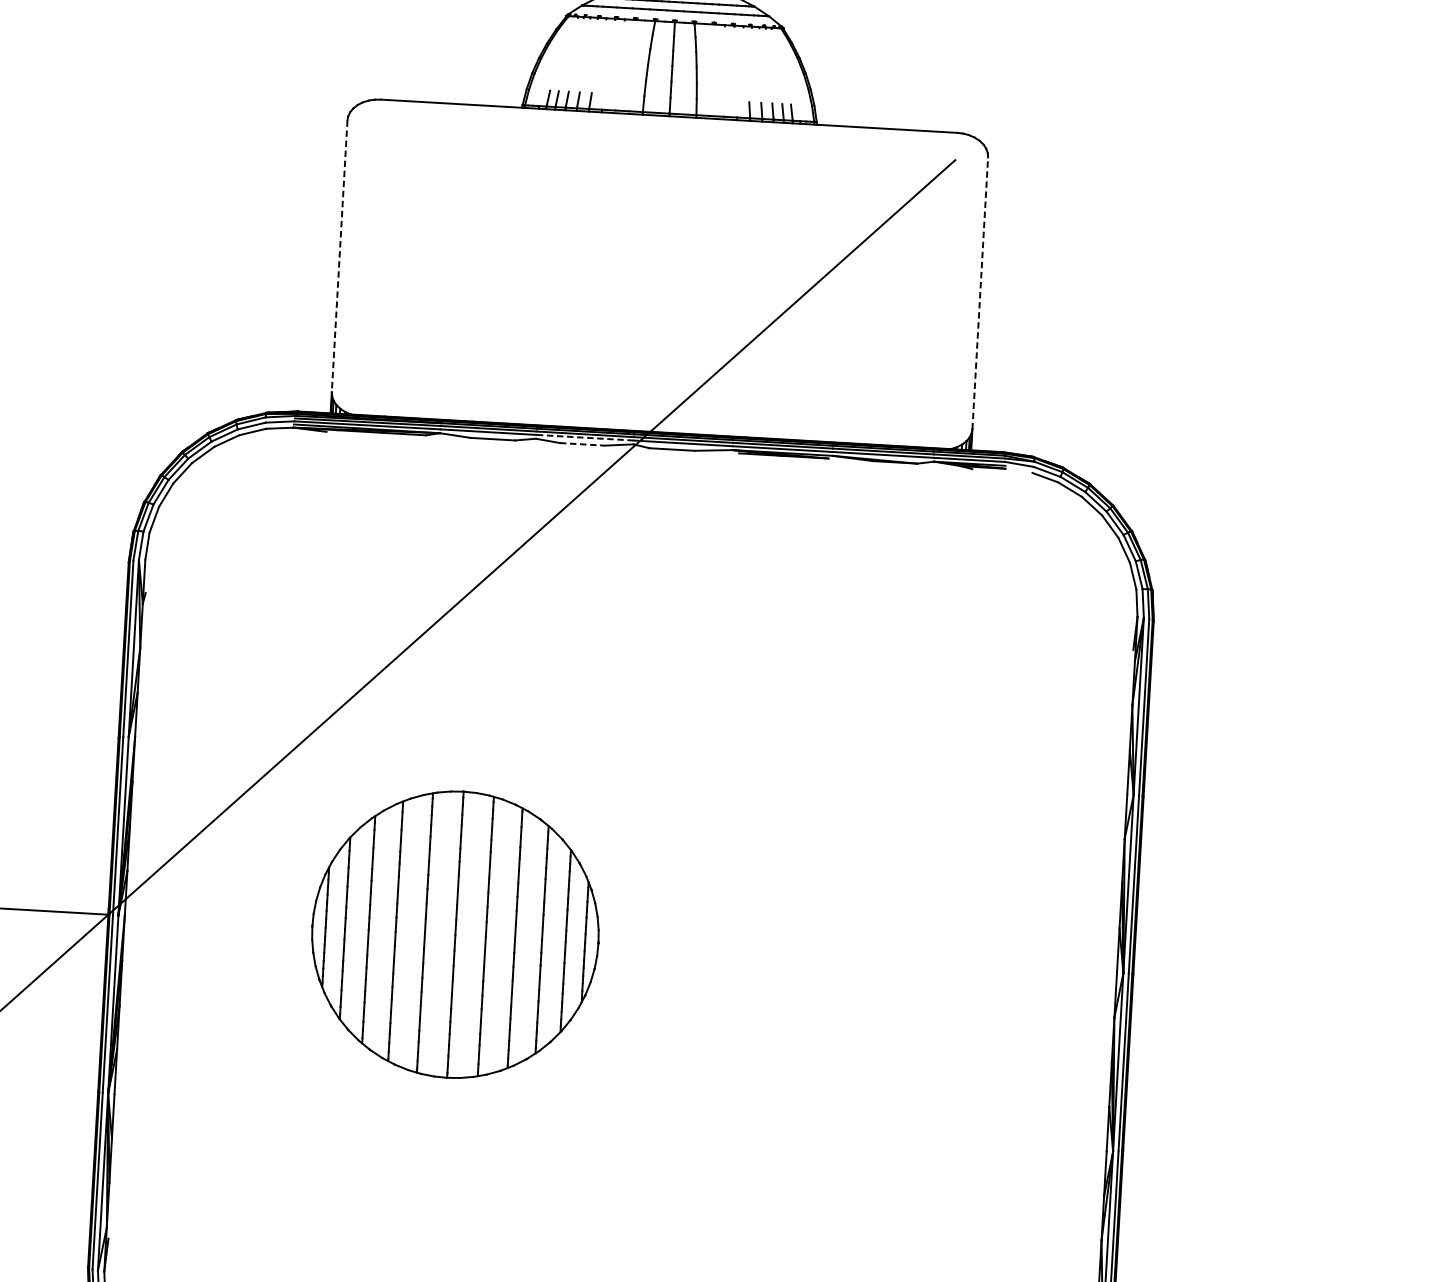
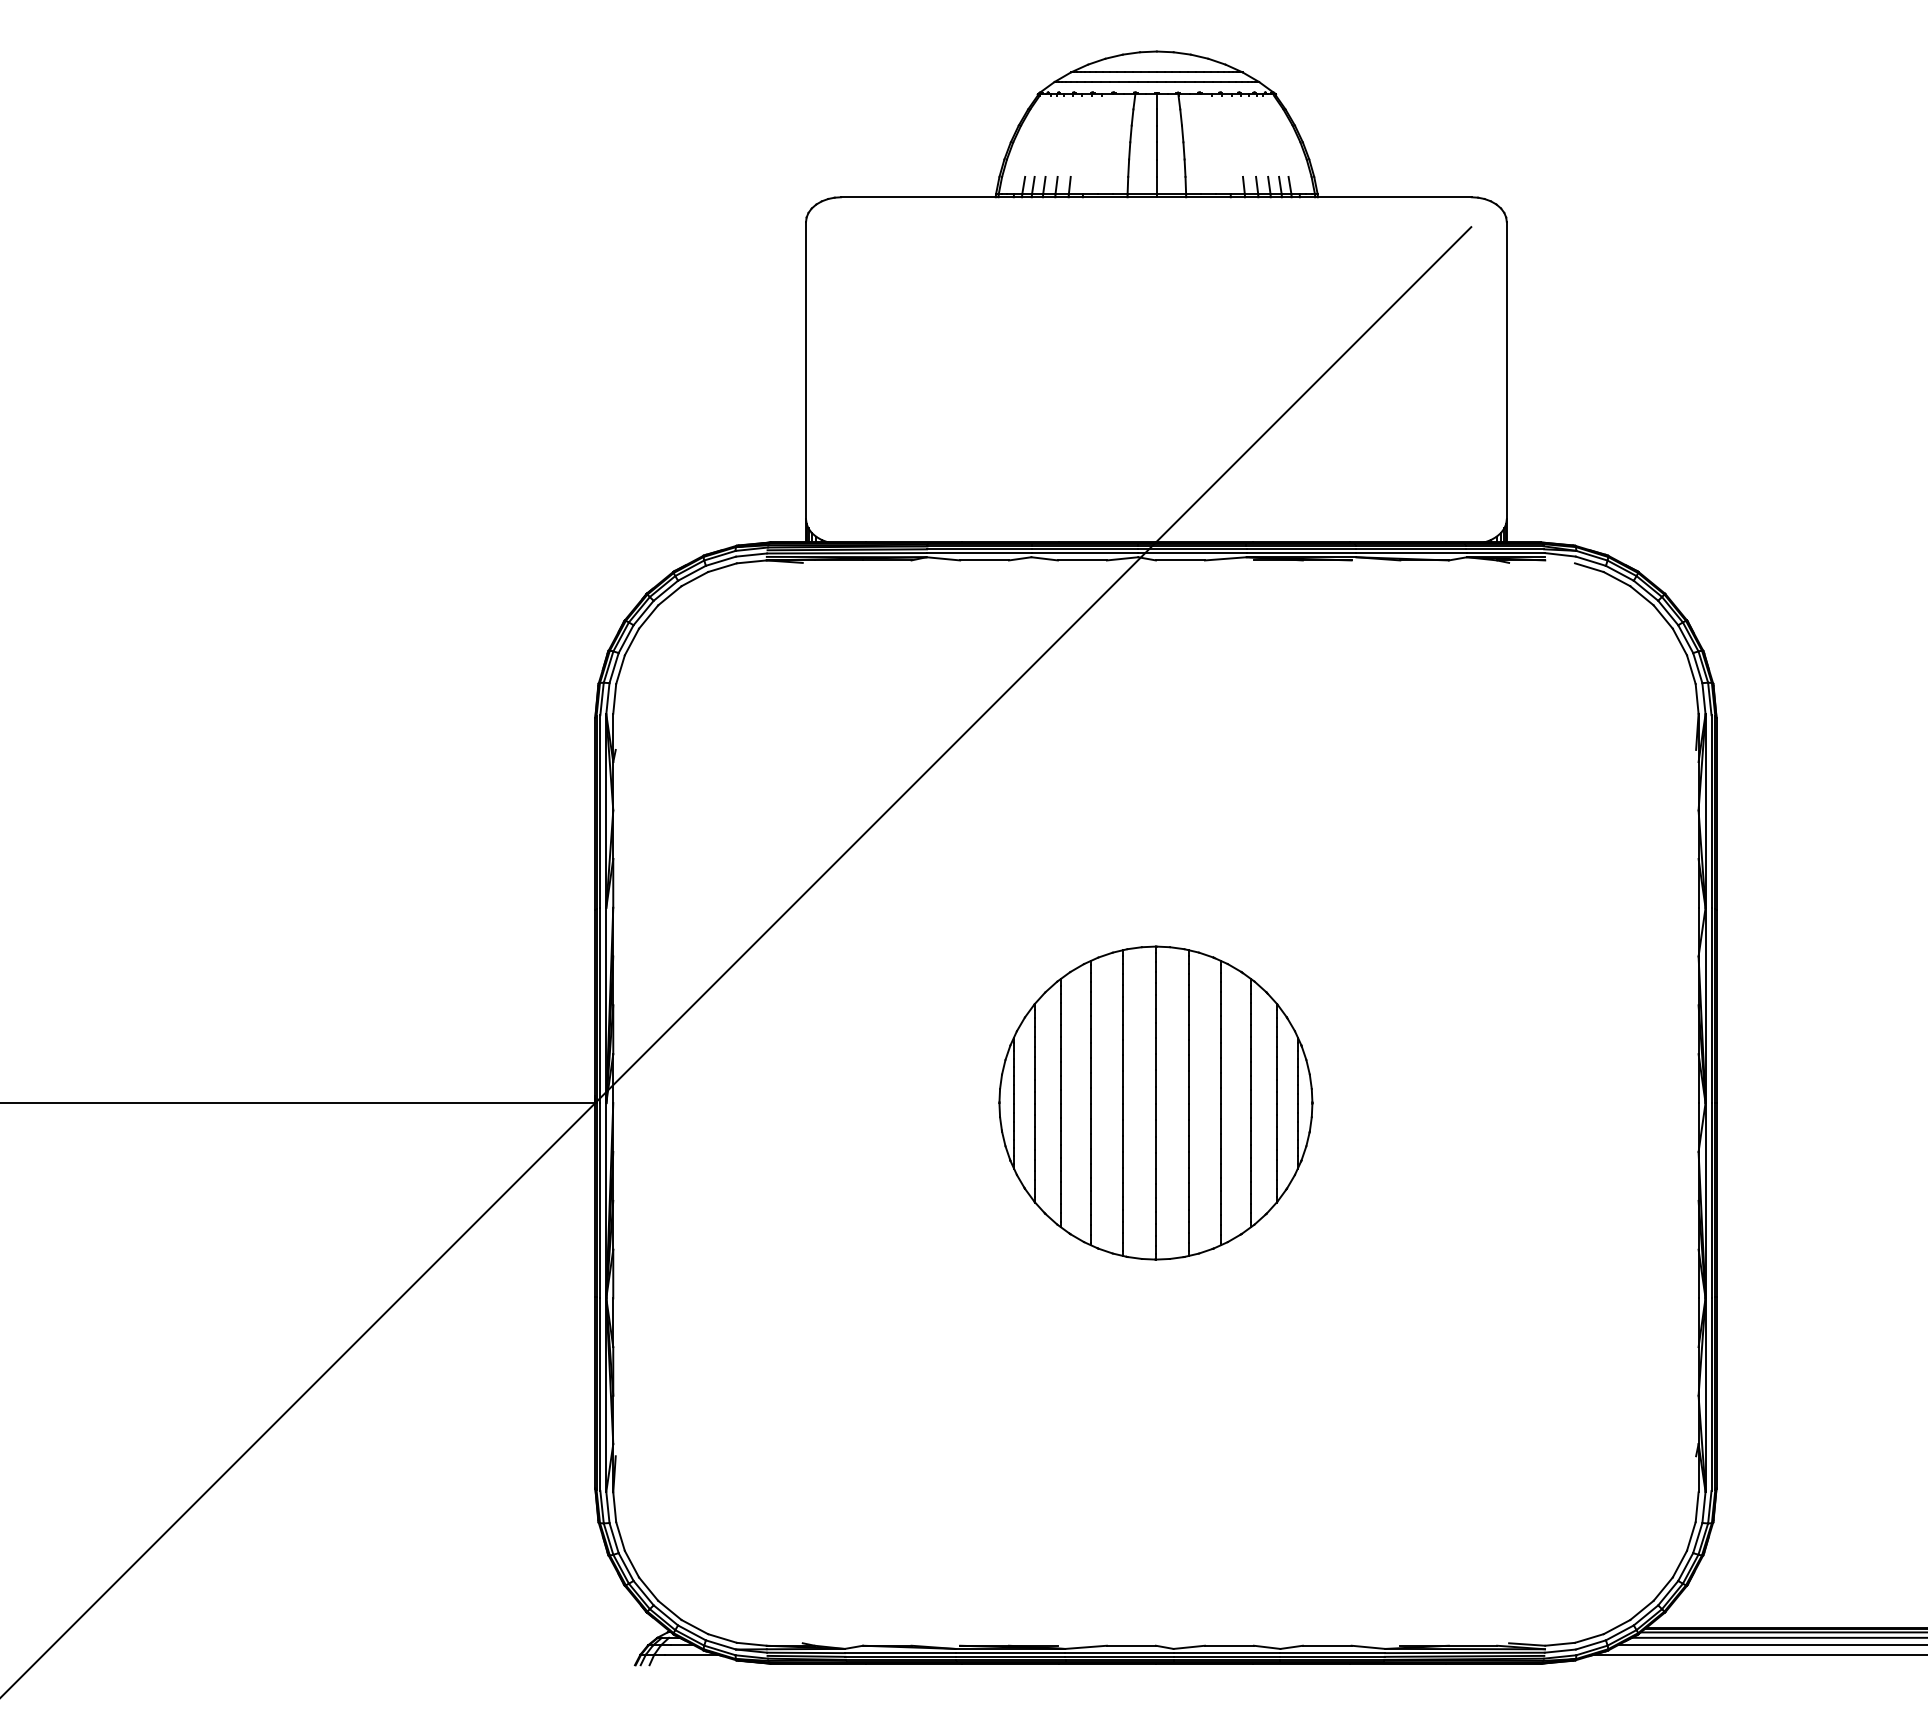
line: (340, 256) -> (806, 370), dashed -> solid
line: (980, 293) -> (1506, 370), dashed -> solid
line: (584, 438) -> (1084, 553), dashed -> solid
line: (582, 444) -> (1082, 560), dashed -> solid
part: (455, 934) -> (1155, 1102), moved

